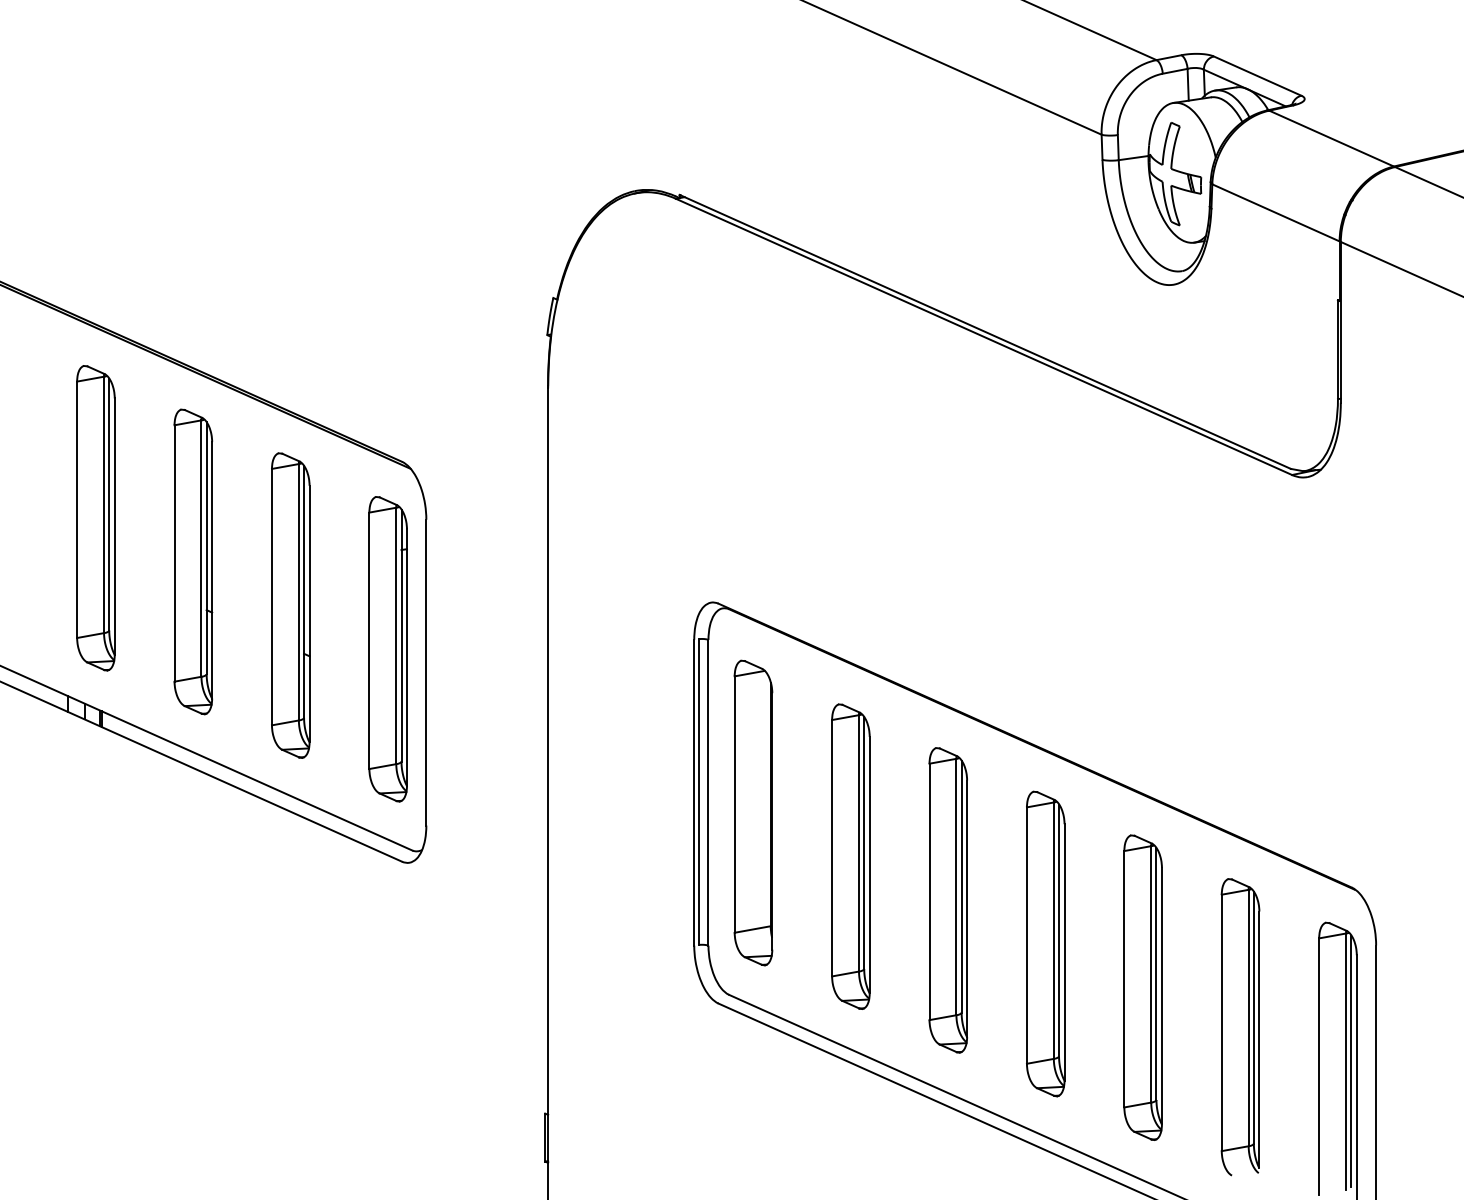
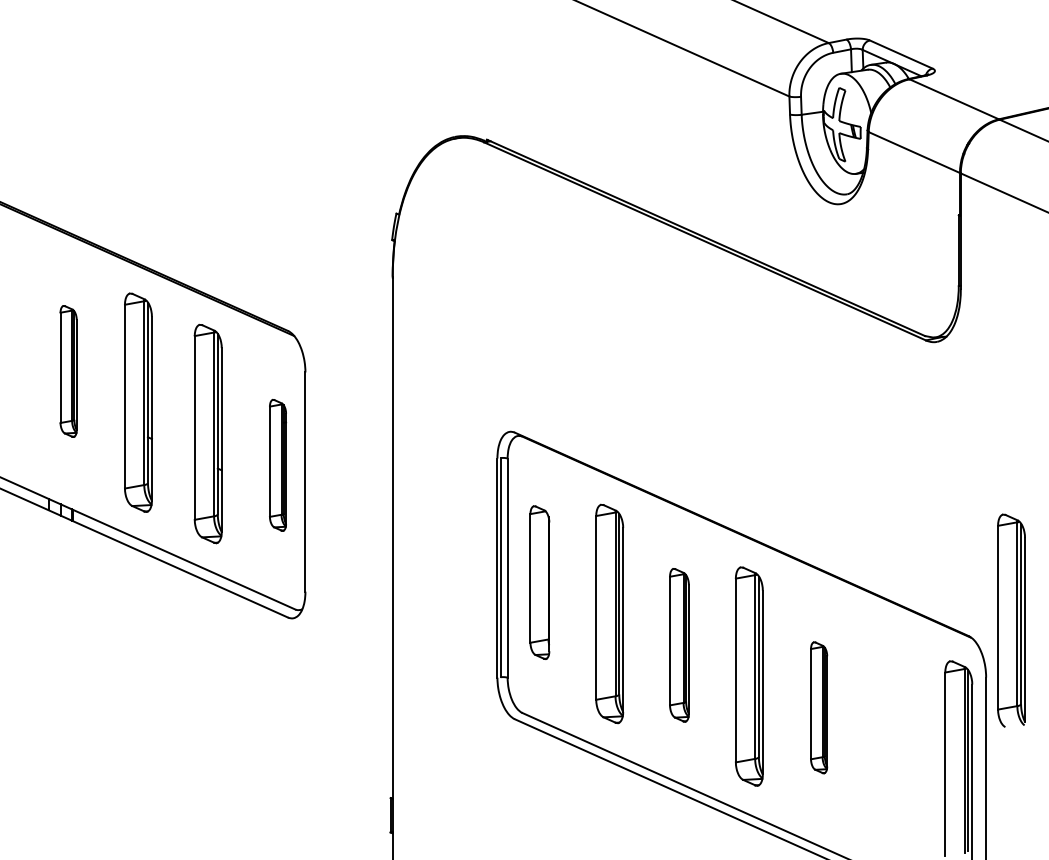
part: (95, 518) -> (68, 371), size x0.6
part: (387, 649) -> (277, 465), size x0.6
part: (753, 812) -> (539, 582), size x0.7
part: (947, 900) -> (678, 645), size x0.7
part: (1142, 987) -> (818, 707), size x0.6
part: (1240, 1027) -> (1011, 621), moved

